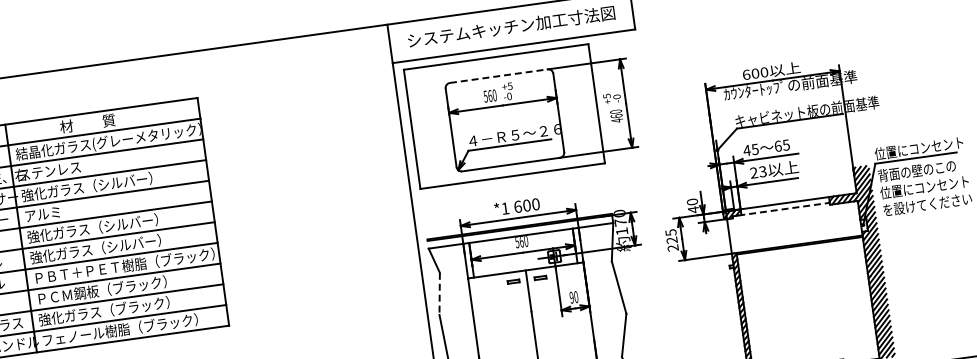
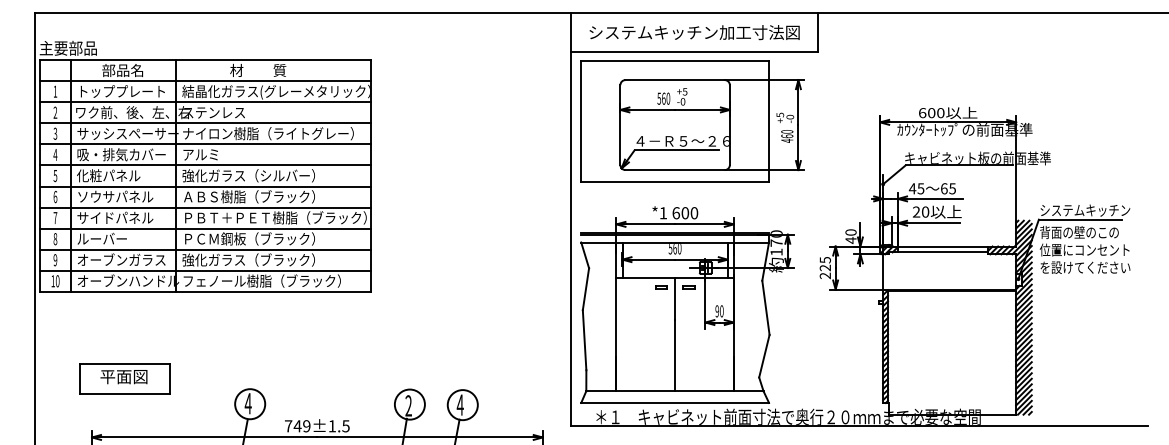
line: (499, 76) -> (675, 80), dashed -> solid
text: (918, 148) -> (1084, 210), 位置にコンセント -> システムキッチン
text: (762, 171) -> (925, 211), 23 -> 20
text: (105, 184) -> (267, 133), 強化ガラス（シルバー） -> ナイロン樹脂（ライトグレー）
line: (784, 209) -> (941, 252), dashed -> solid
text: (92, 249) -> (245, 196), 強化ガラス（シルバー） -> ＡＢＳ樹脂（ブラック）
line: (439, 294) -> (585, 289), dashed -> solid

